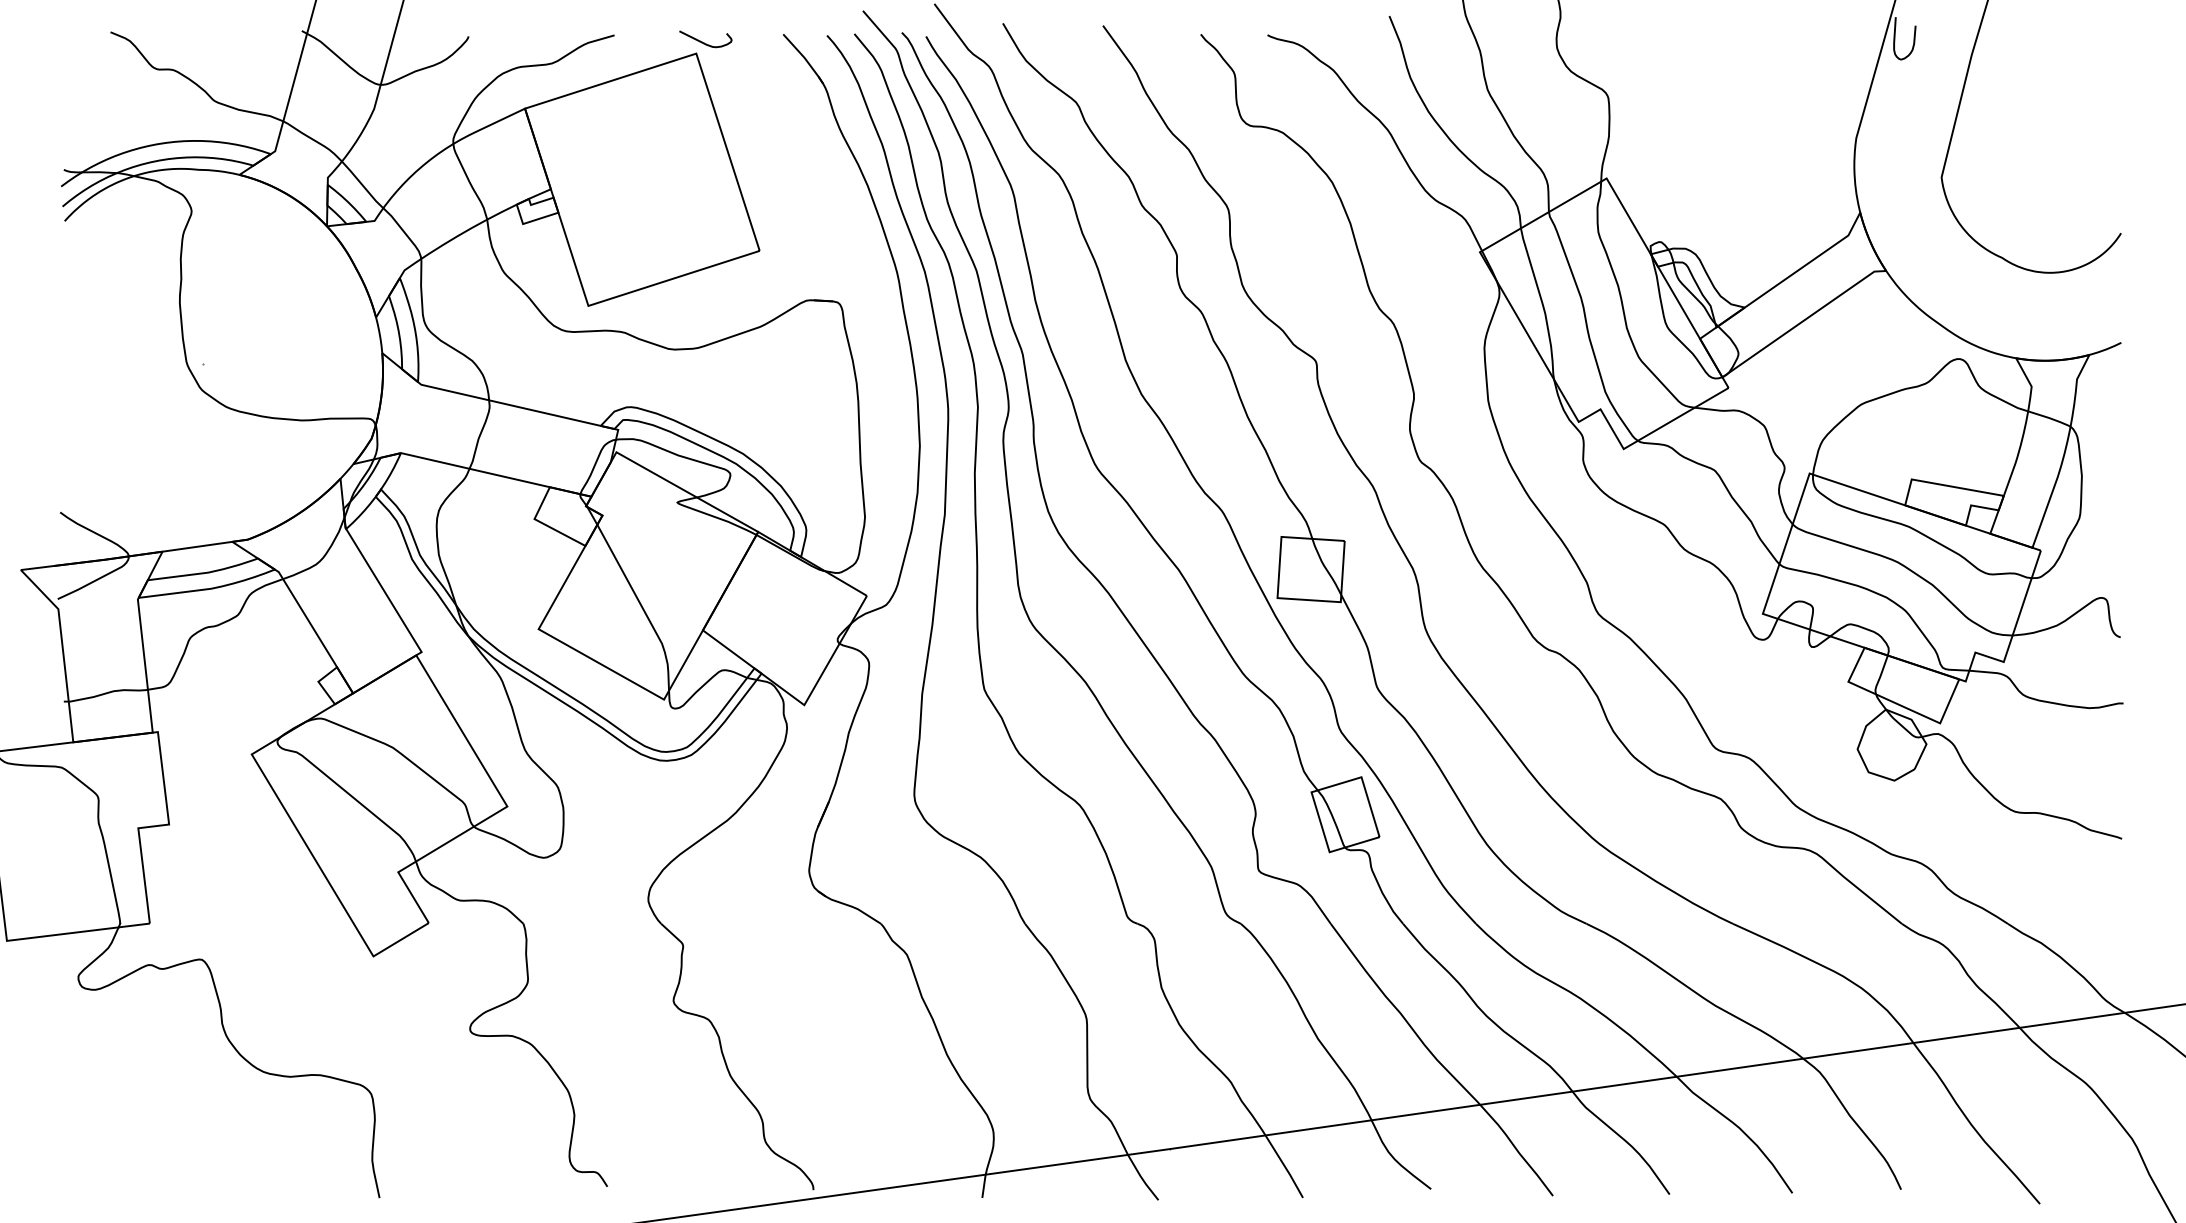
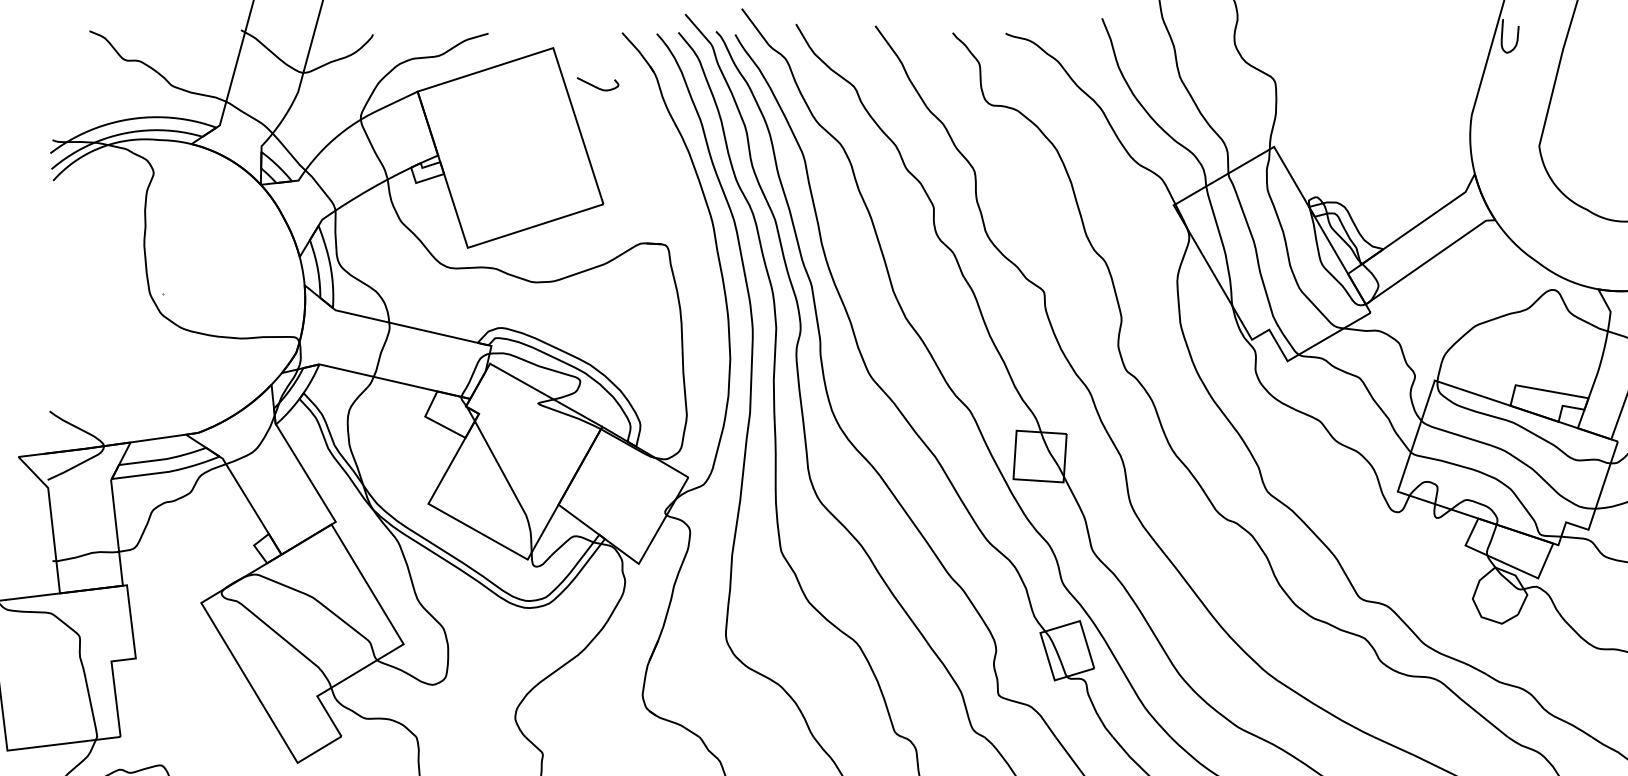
curve: (704, 42) -> (596, 86), moved

